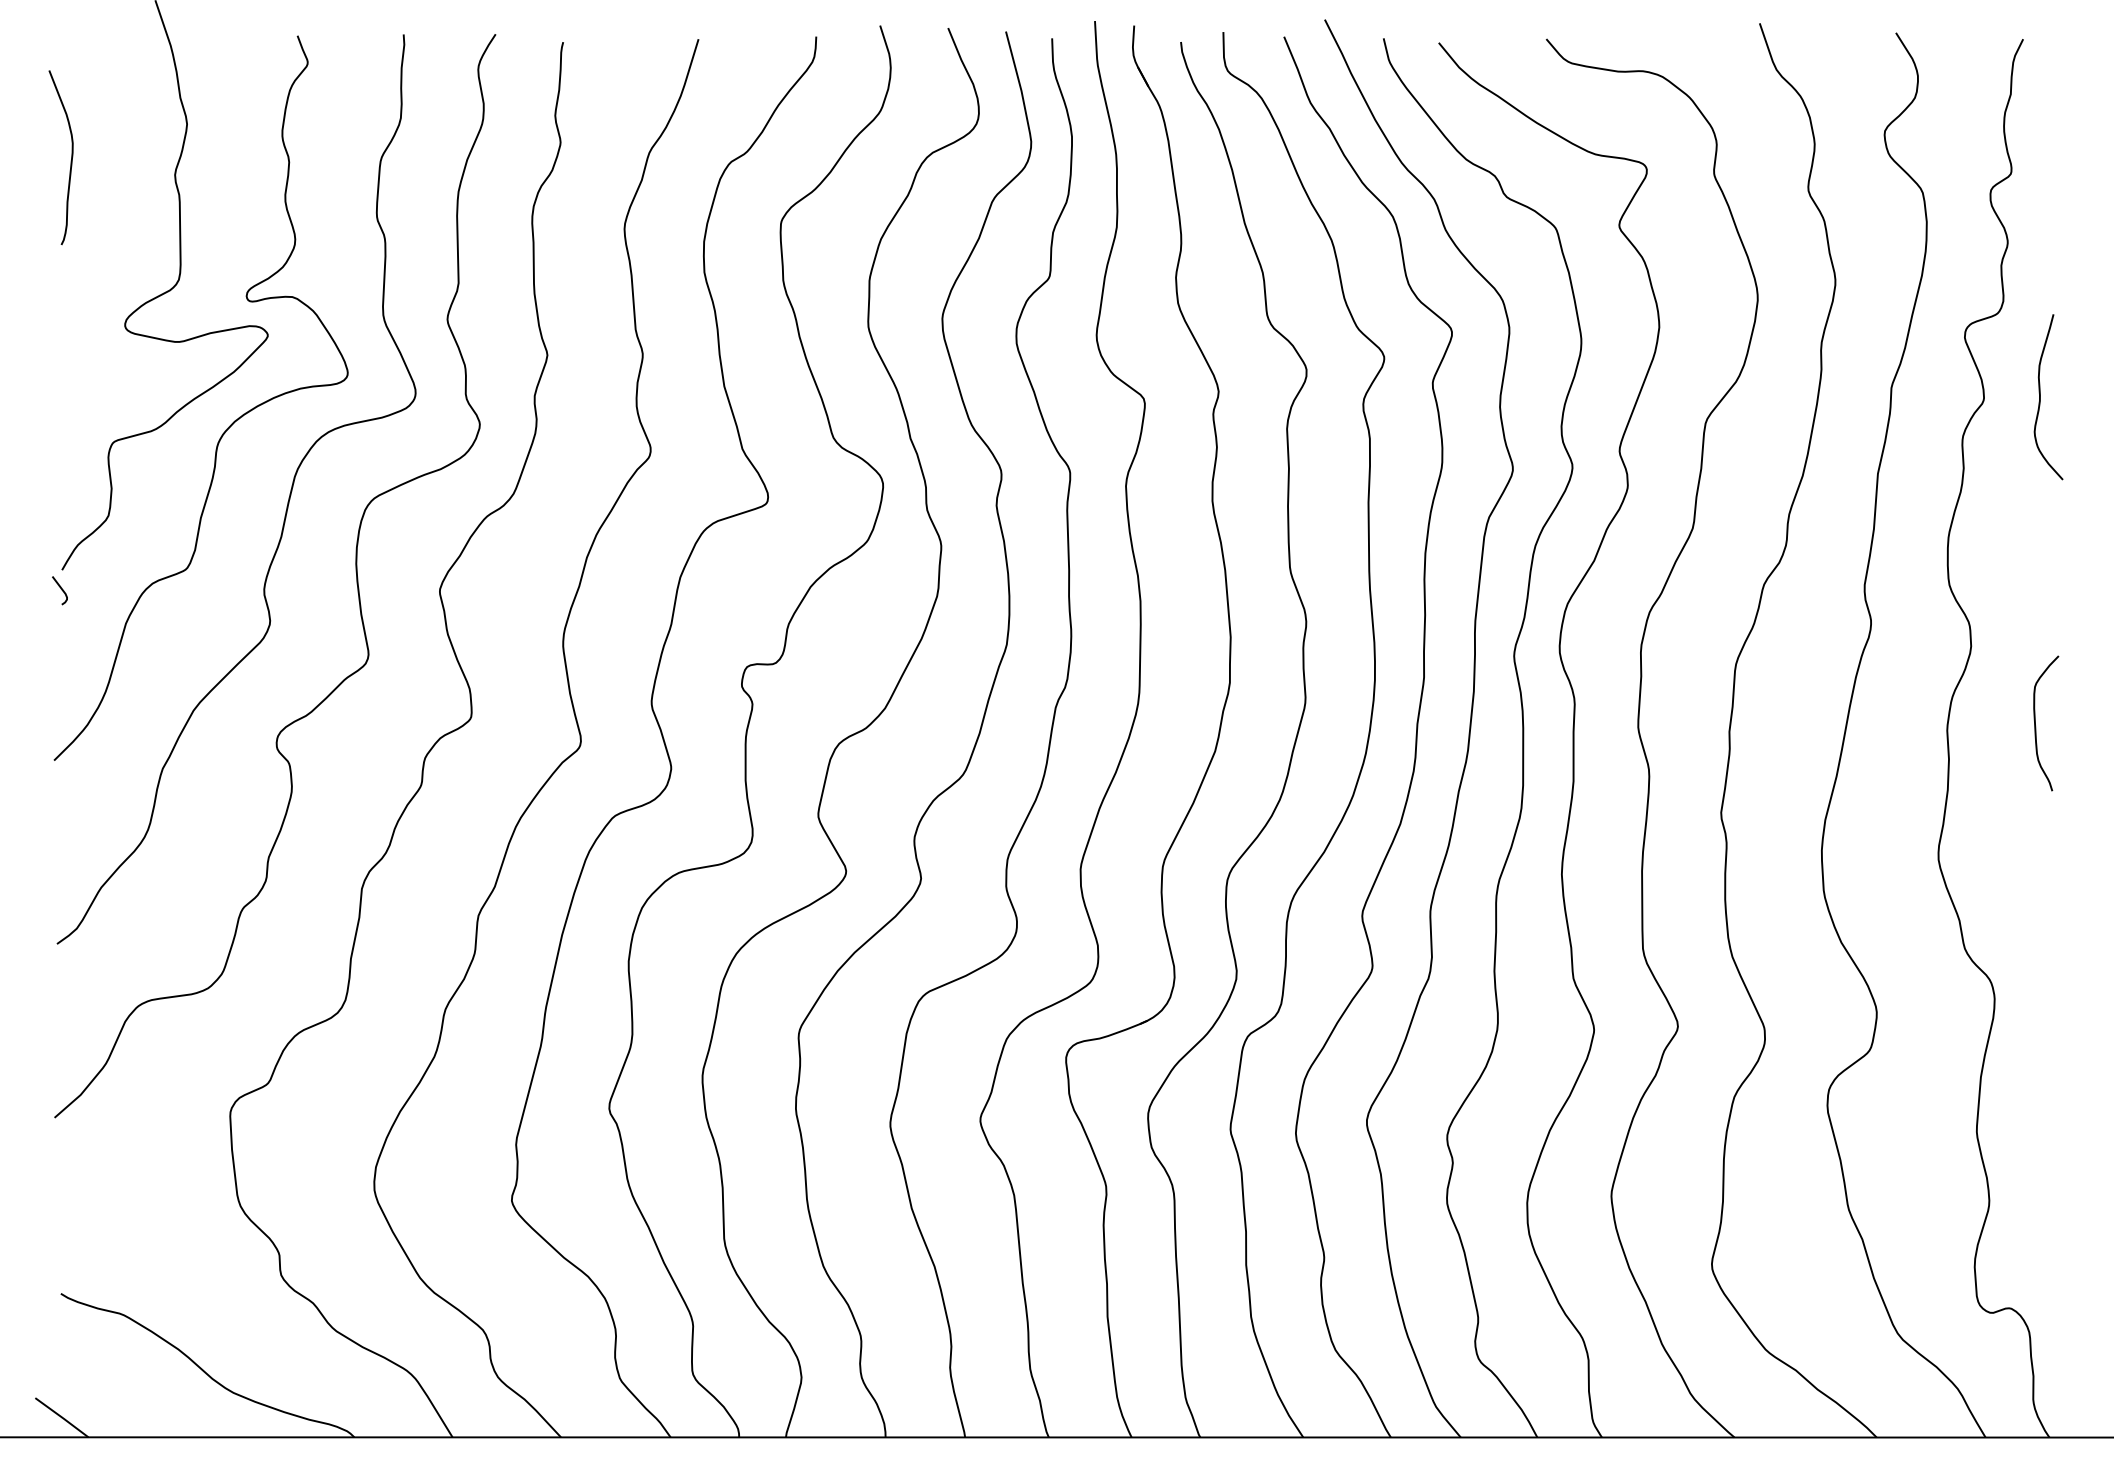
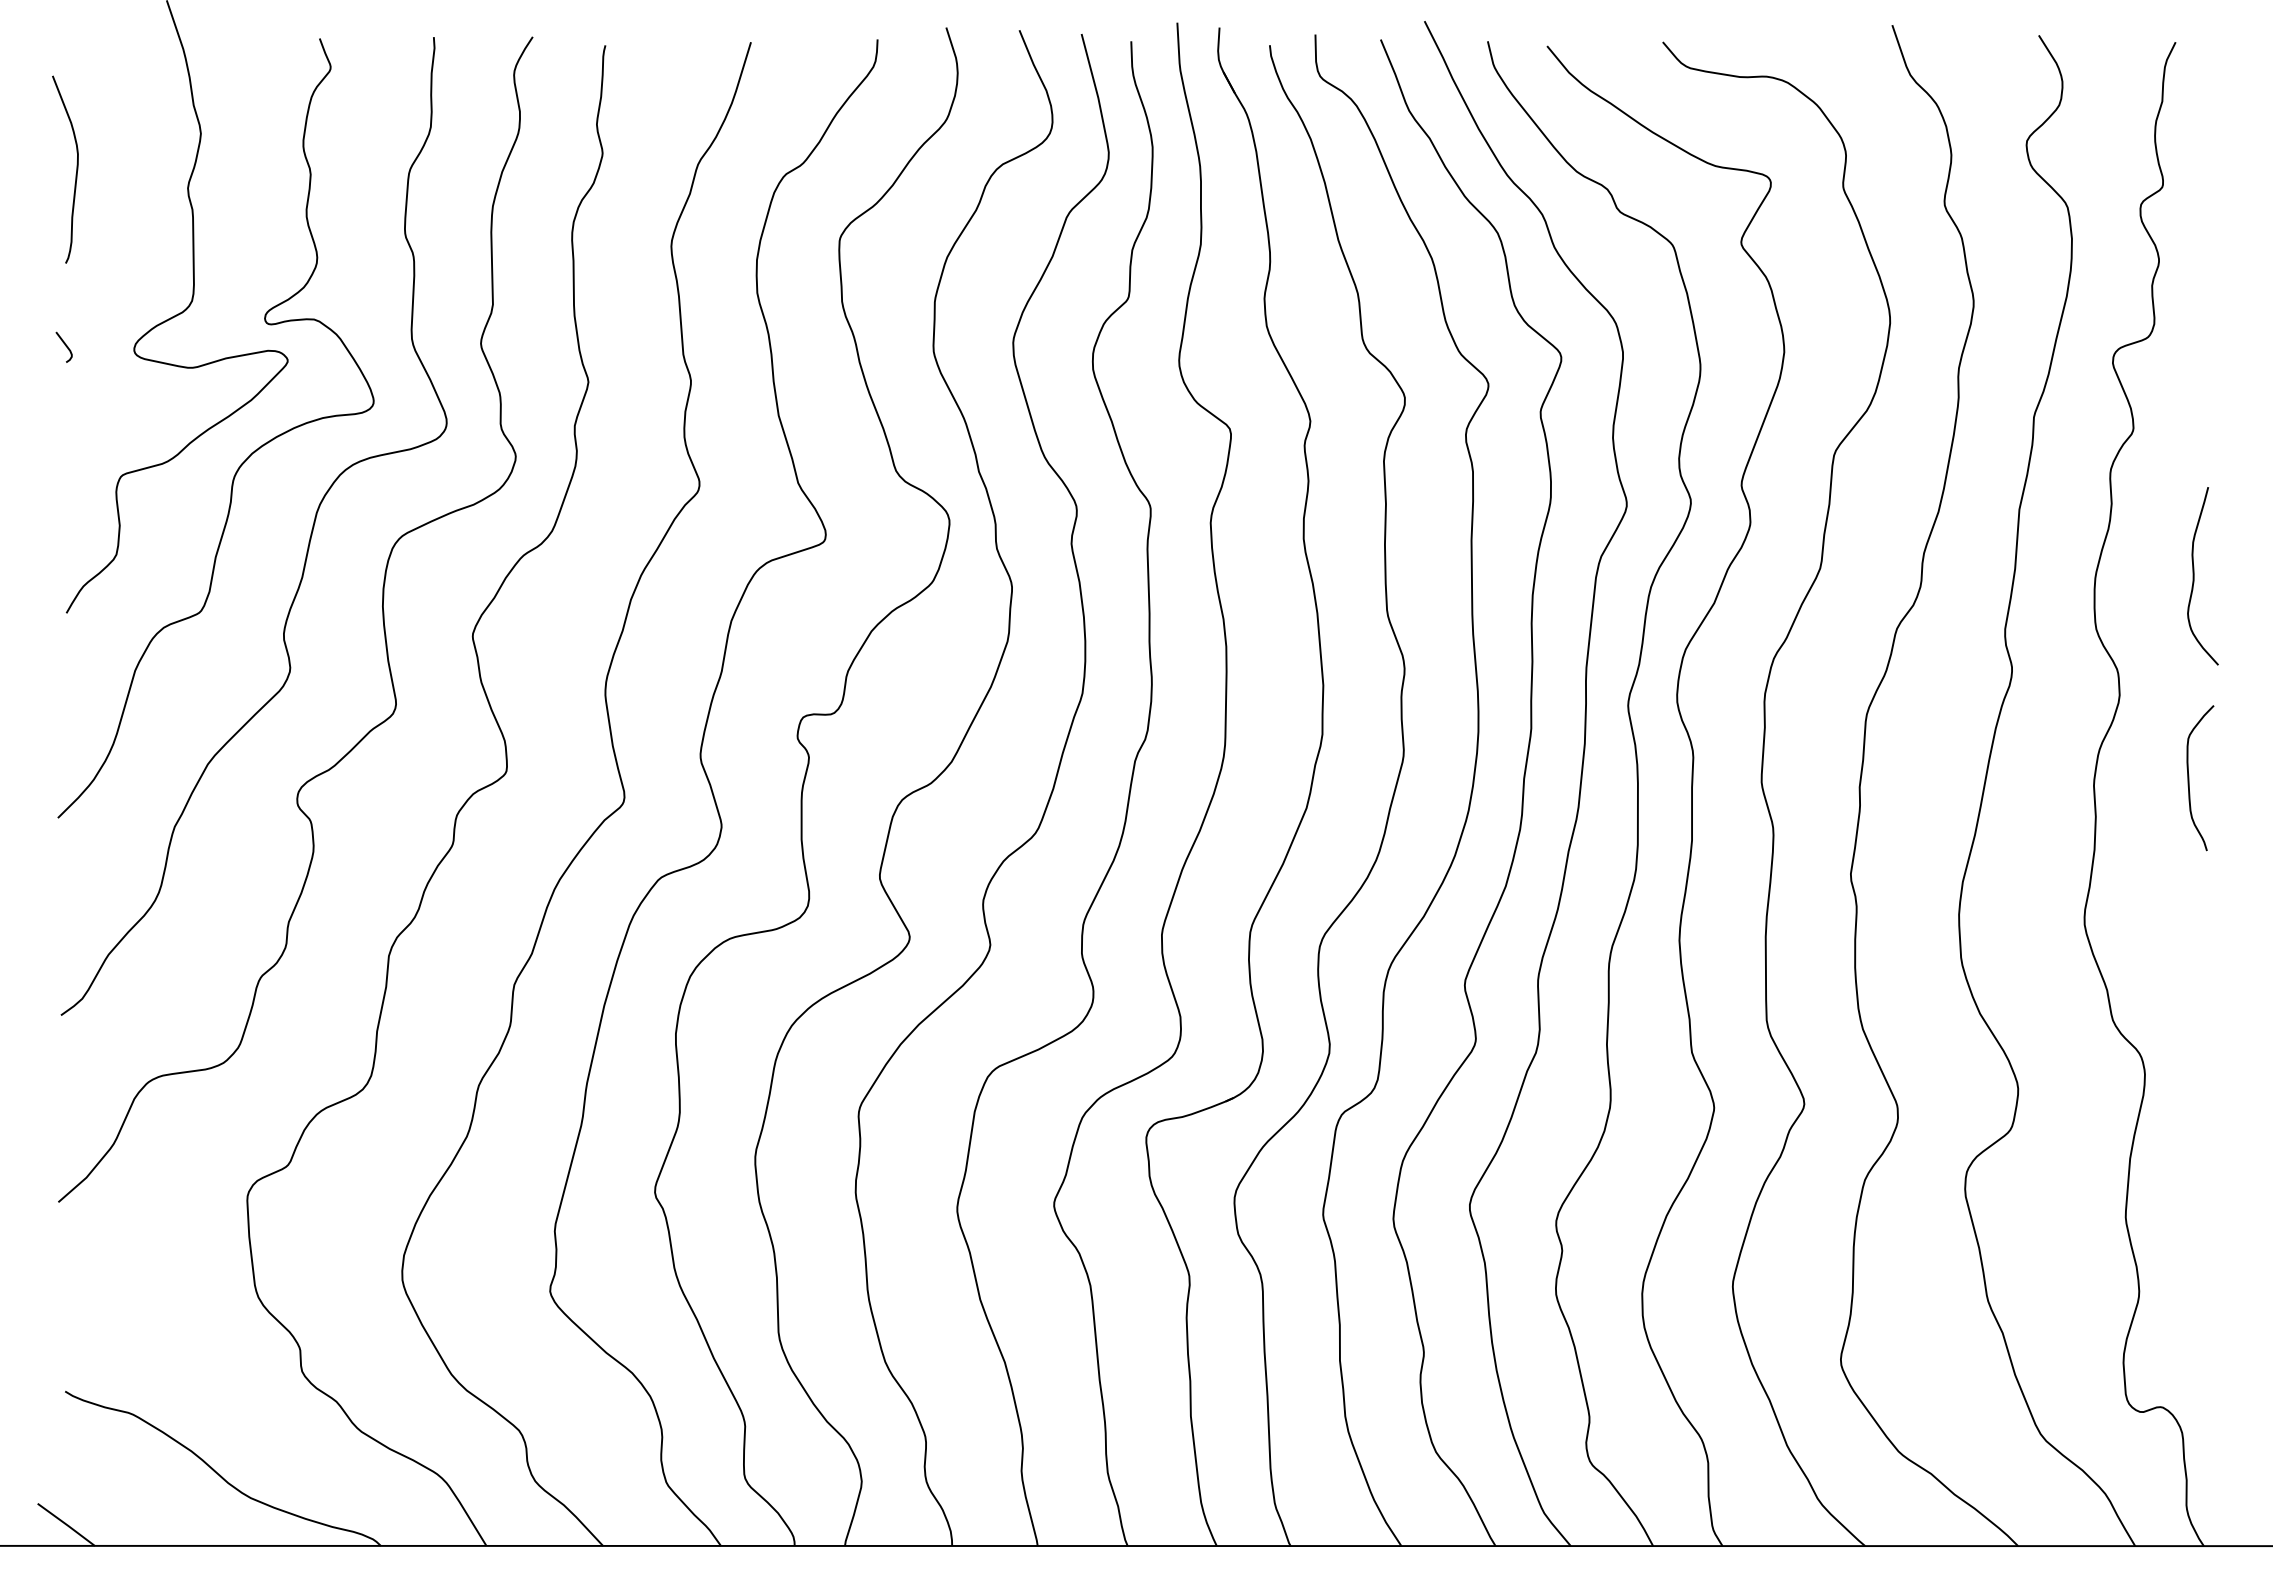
curve: (2040, 397) -> (2194, 576), moved
curve: (61, 589) -> (65, 346), moved

